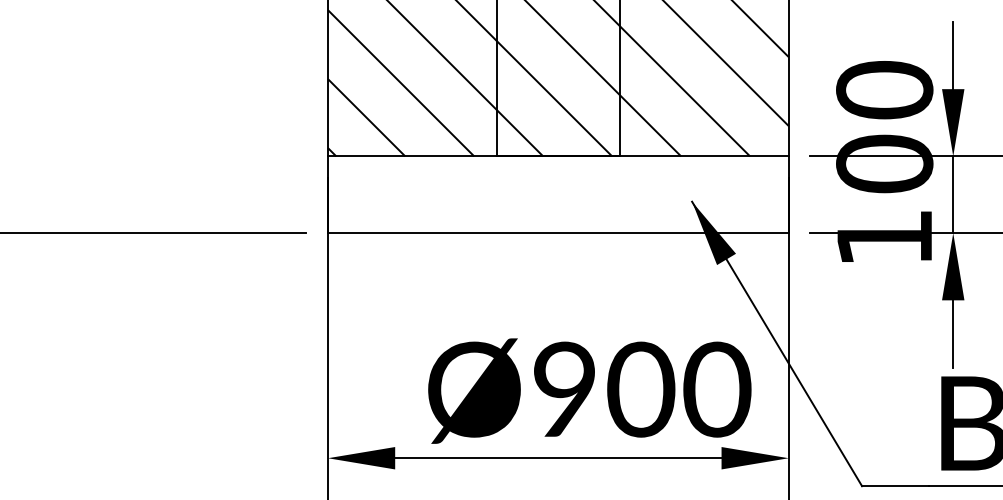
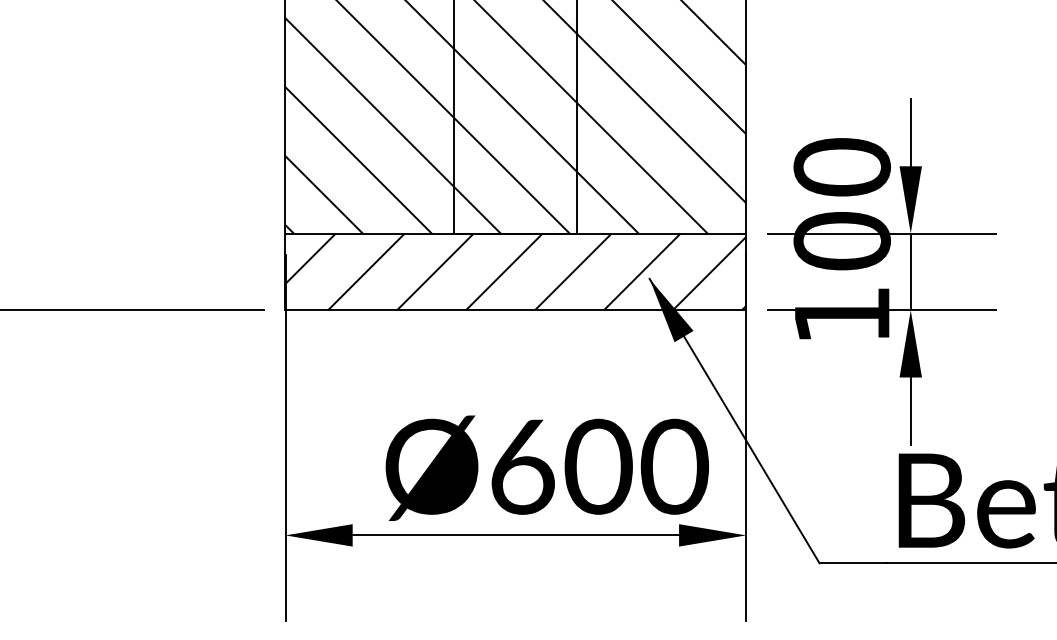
hatch: (557, 194) -> (515, 271), added
text: (564, 389) -> (522, 466), Ø900 -> Ø600

